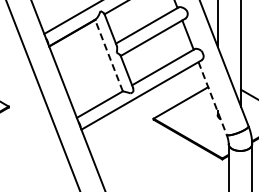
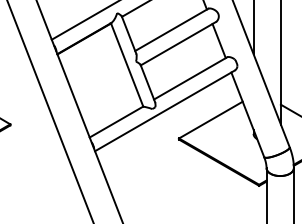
line: (108, 55) -> (126, 64), dashed -> solid
line: (212, 98) -> (247, 114), dashed -> solid

